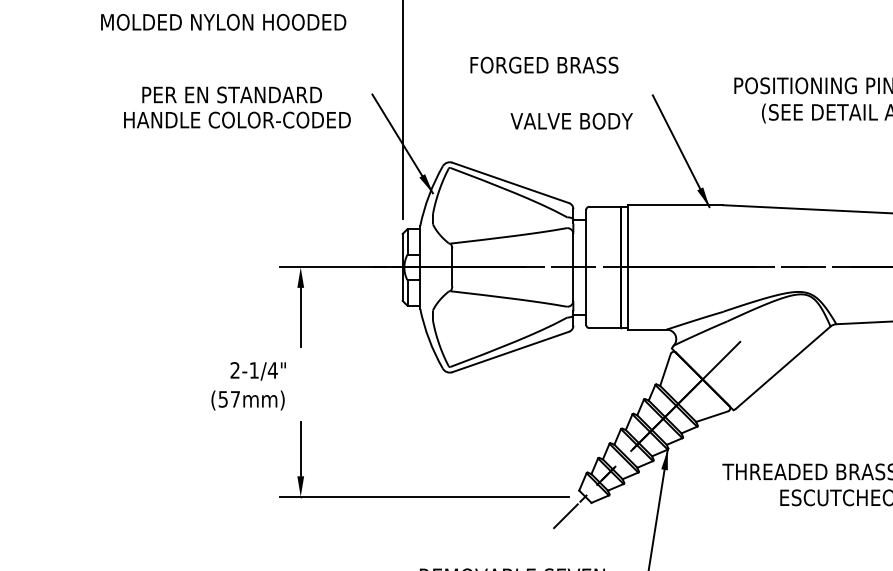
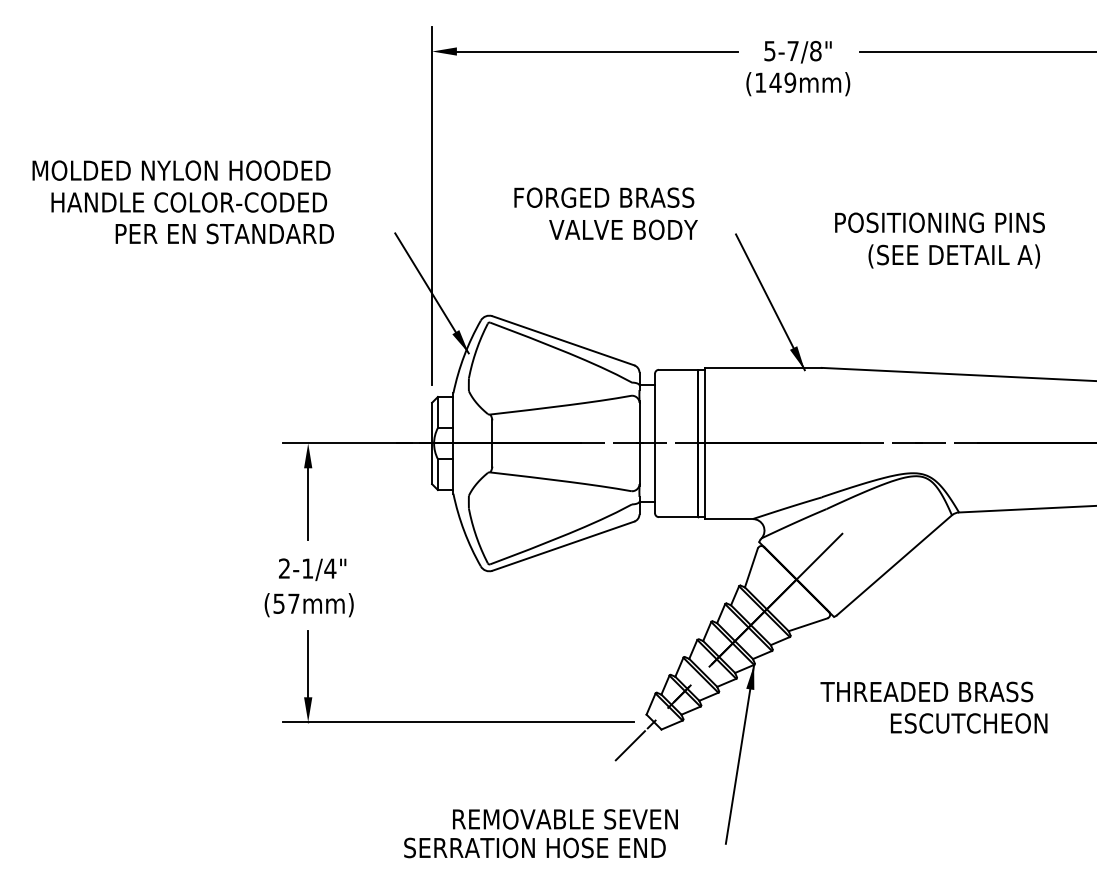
text: (223, 22) -> (181, 170), moved
text: (237, 120) -> (189, 202), moved
text: (571, 120) -> (623, 229), moved
text: (258, 371) -> (312, 569), moved
text: (247, 400) -> (308, 605), moved

